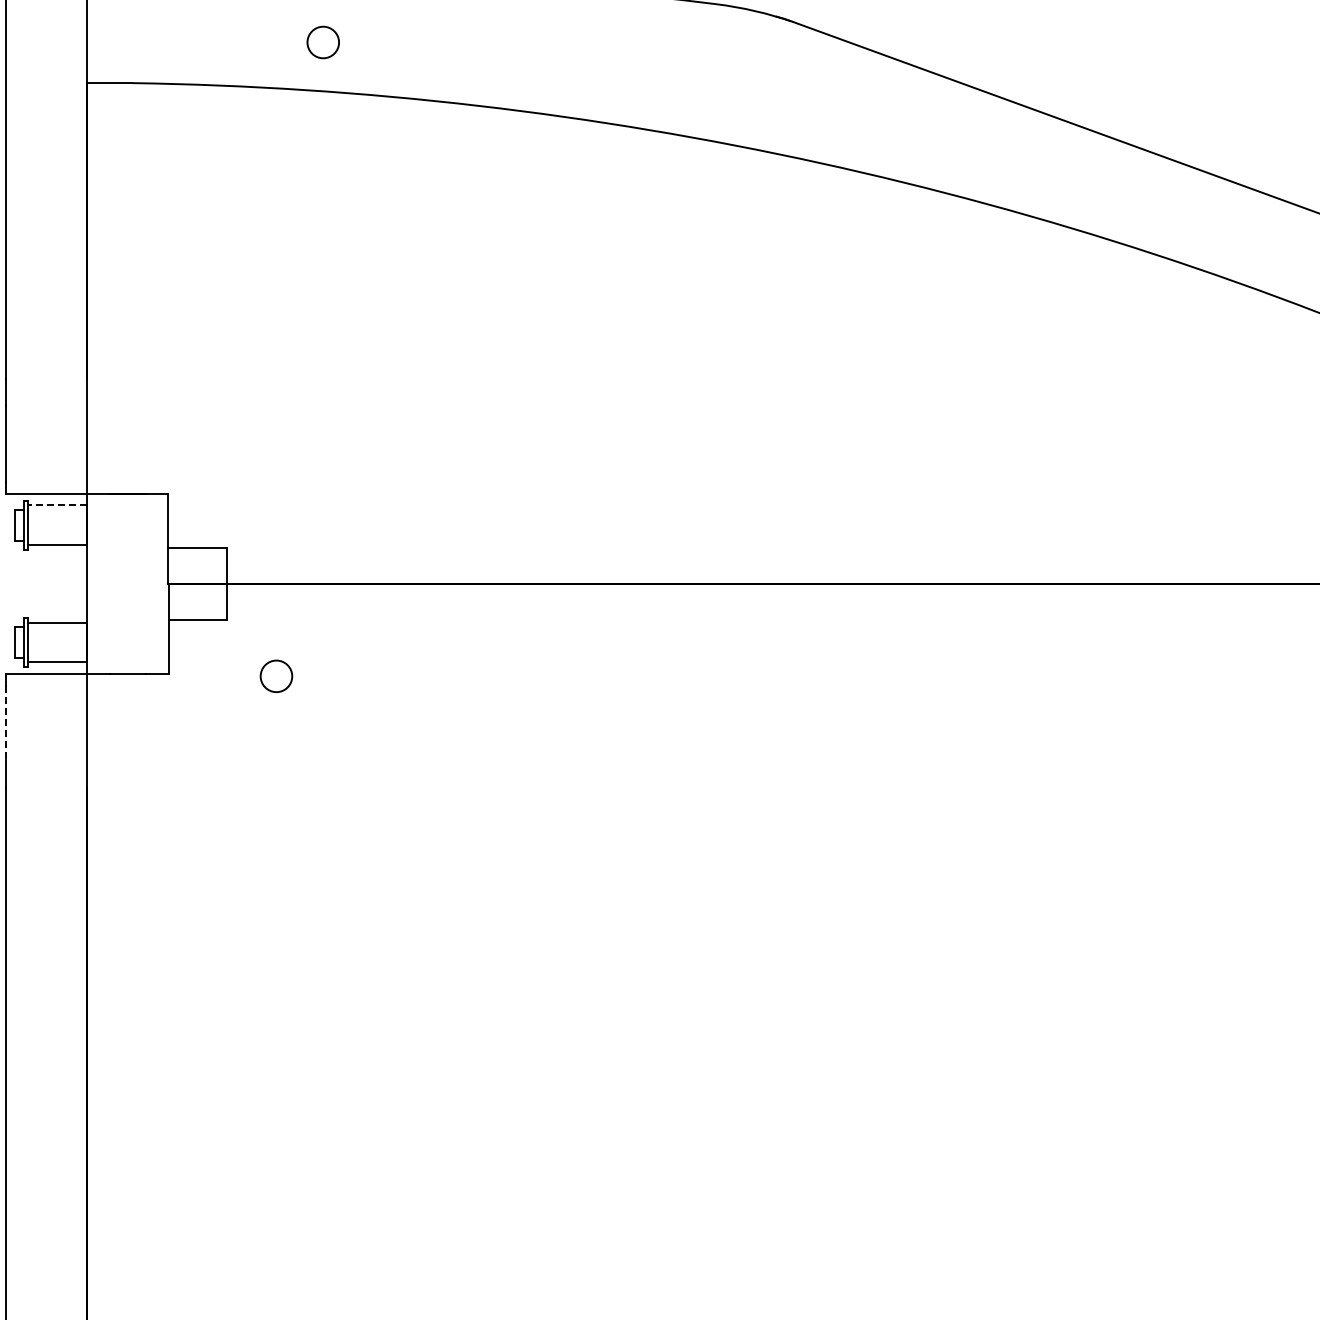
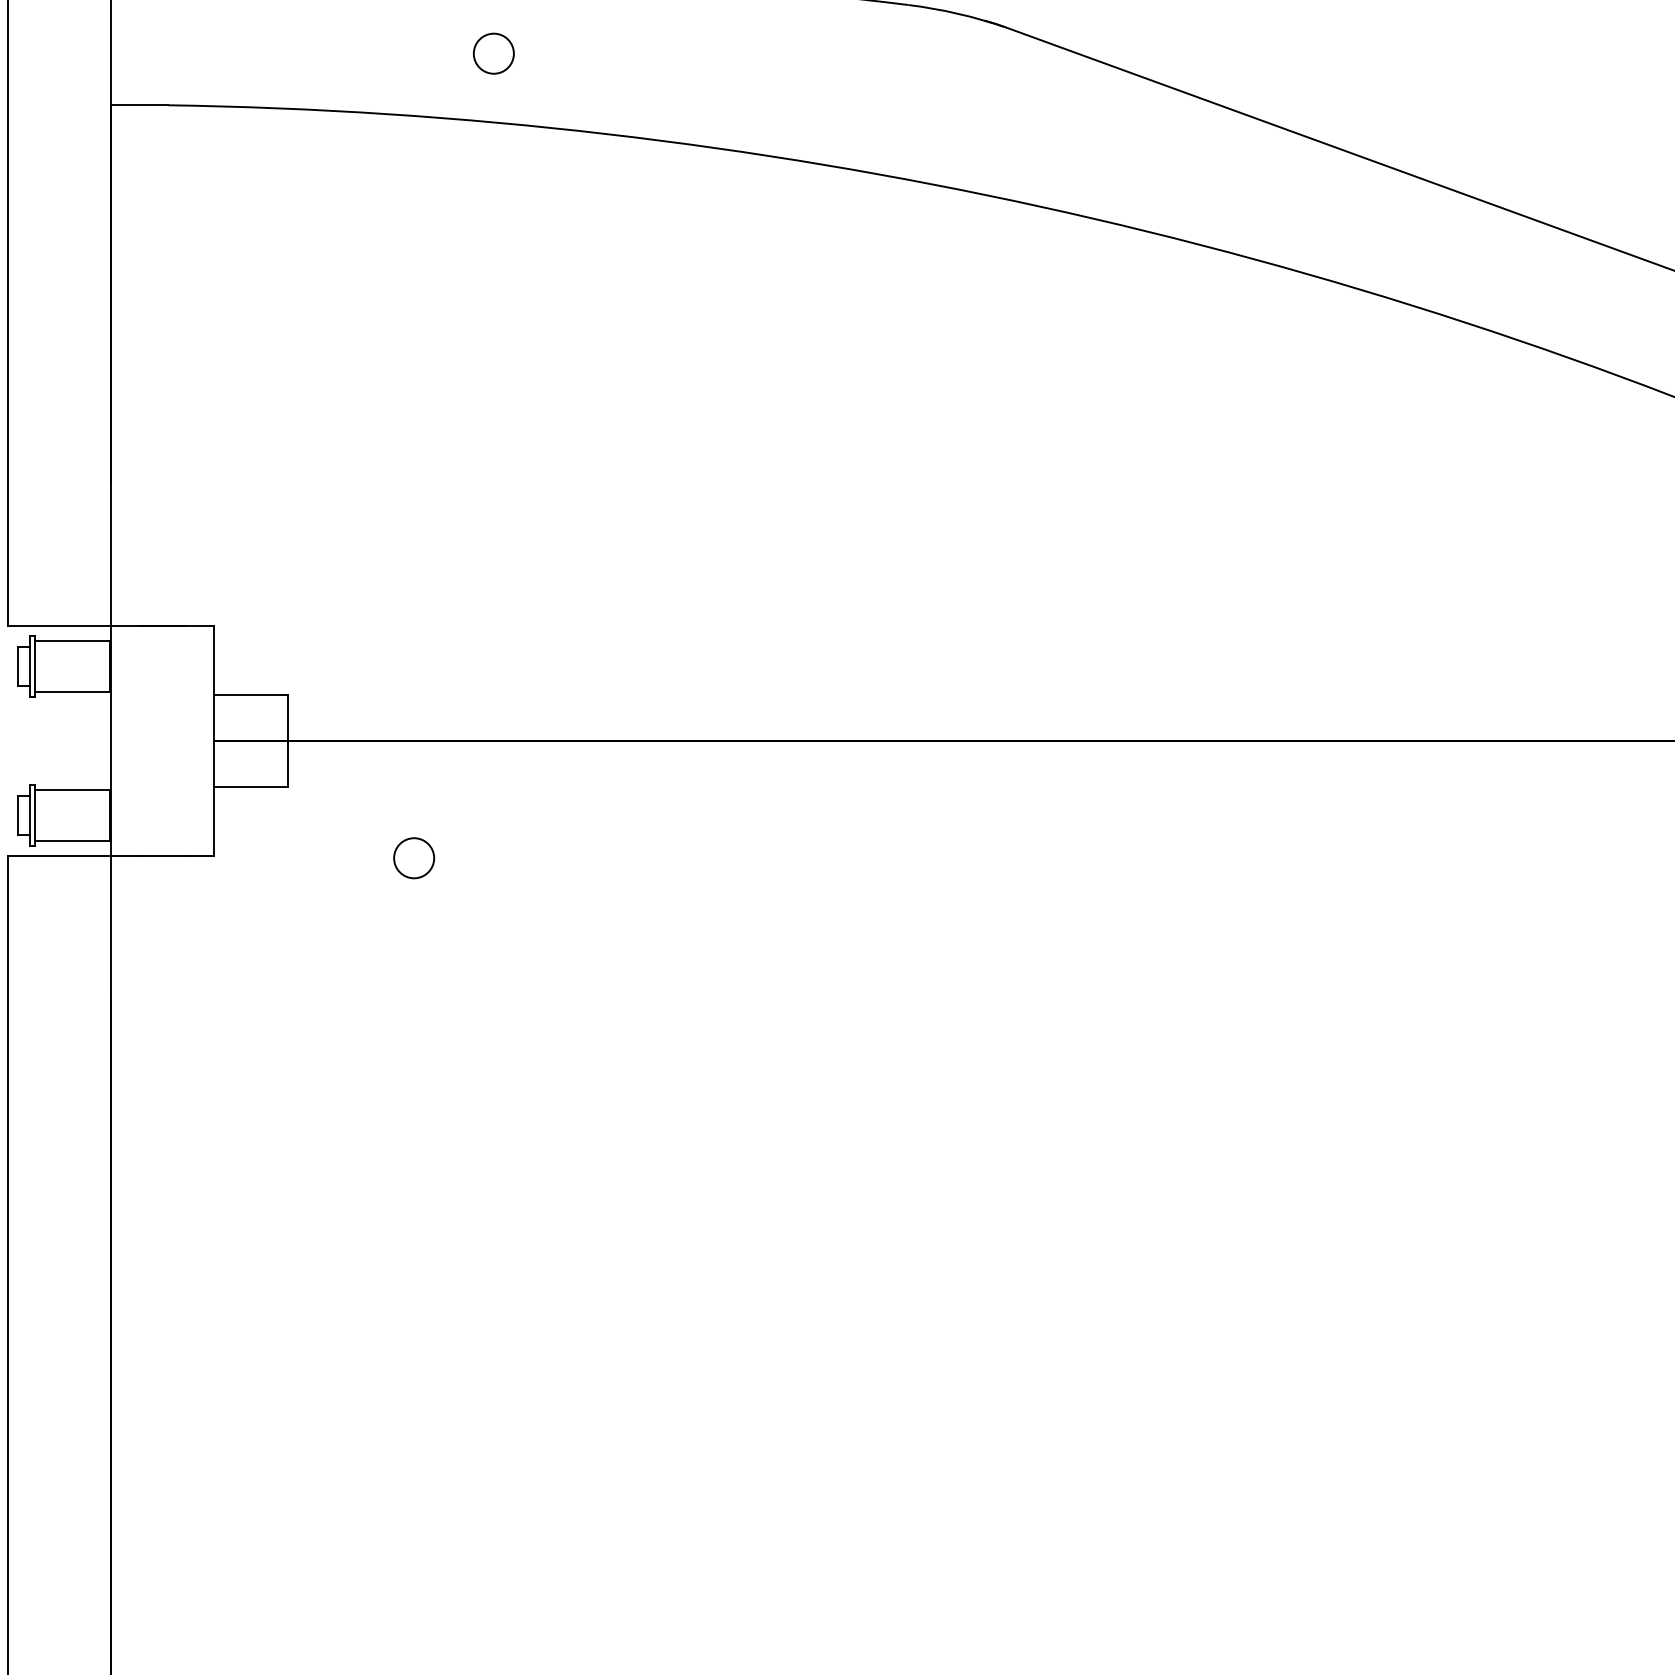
circle: (322, 42) -> (492, 53), moved
line: (56, 505) -> (71, 641), dashed -> solid
circle: (276, 675) -> (414, 857), moved
line: (6, 722) -> (8, 916), dashed -> solid

